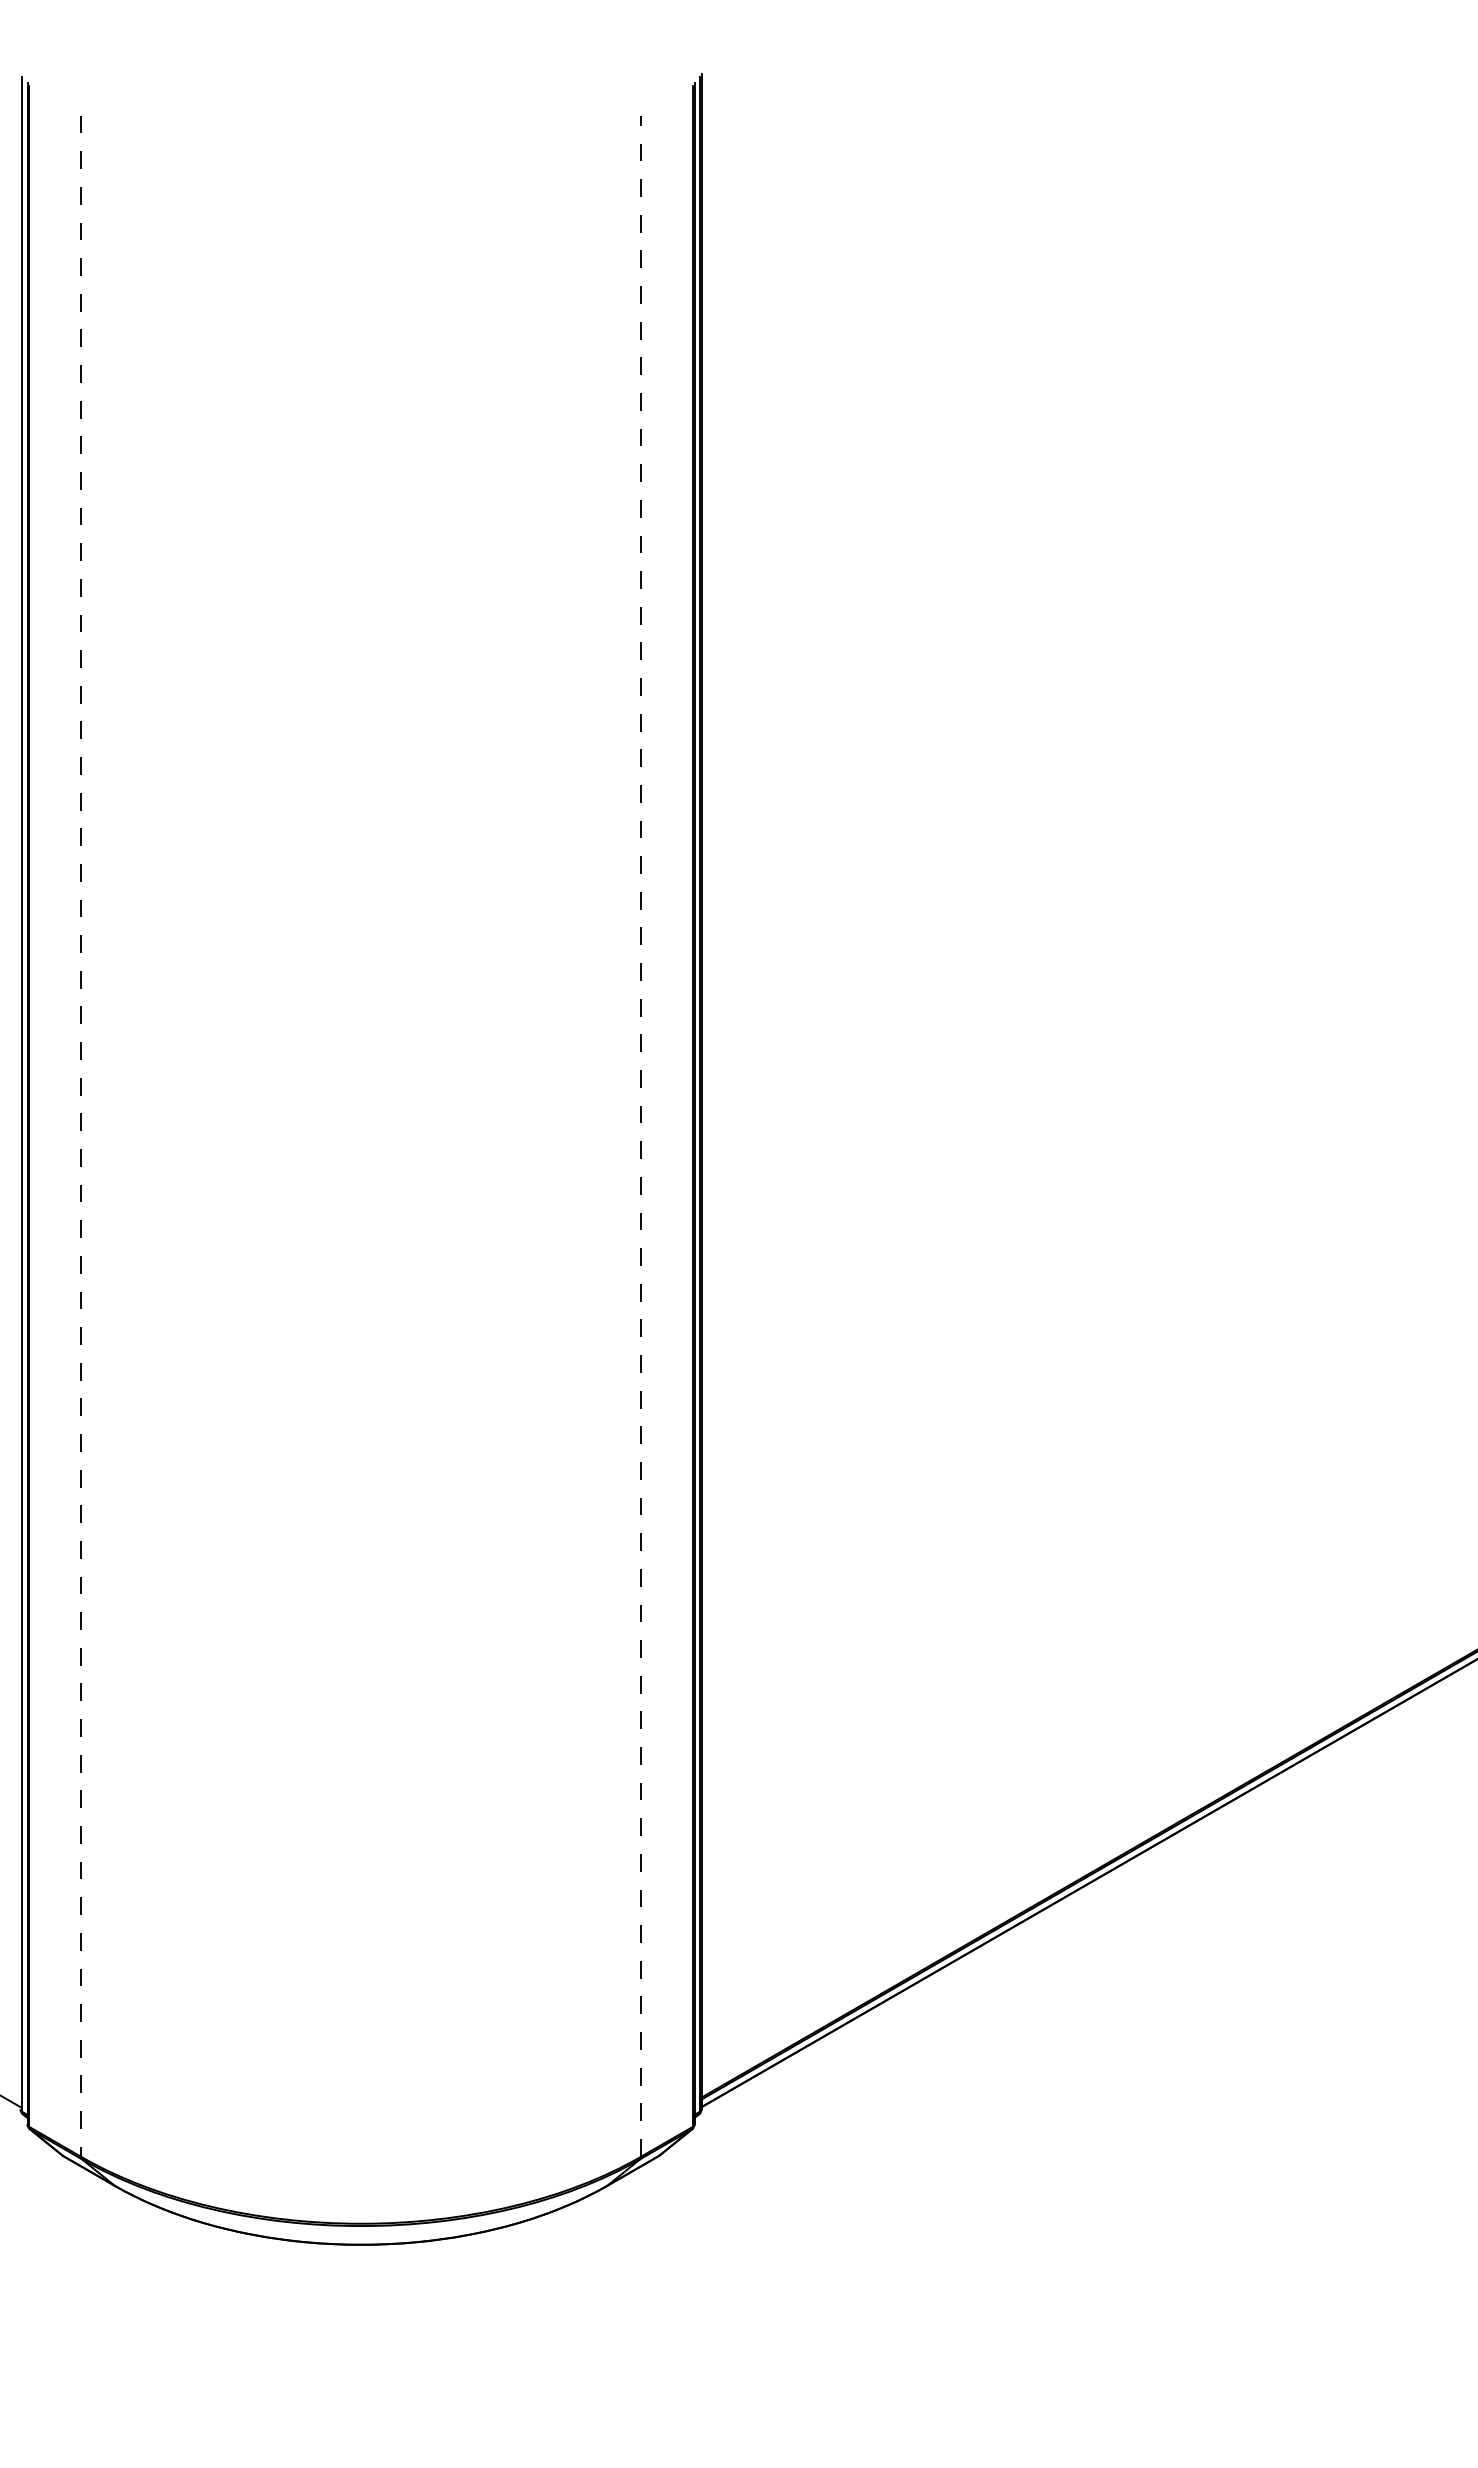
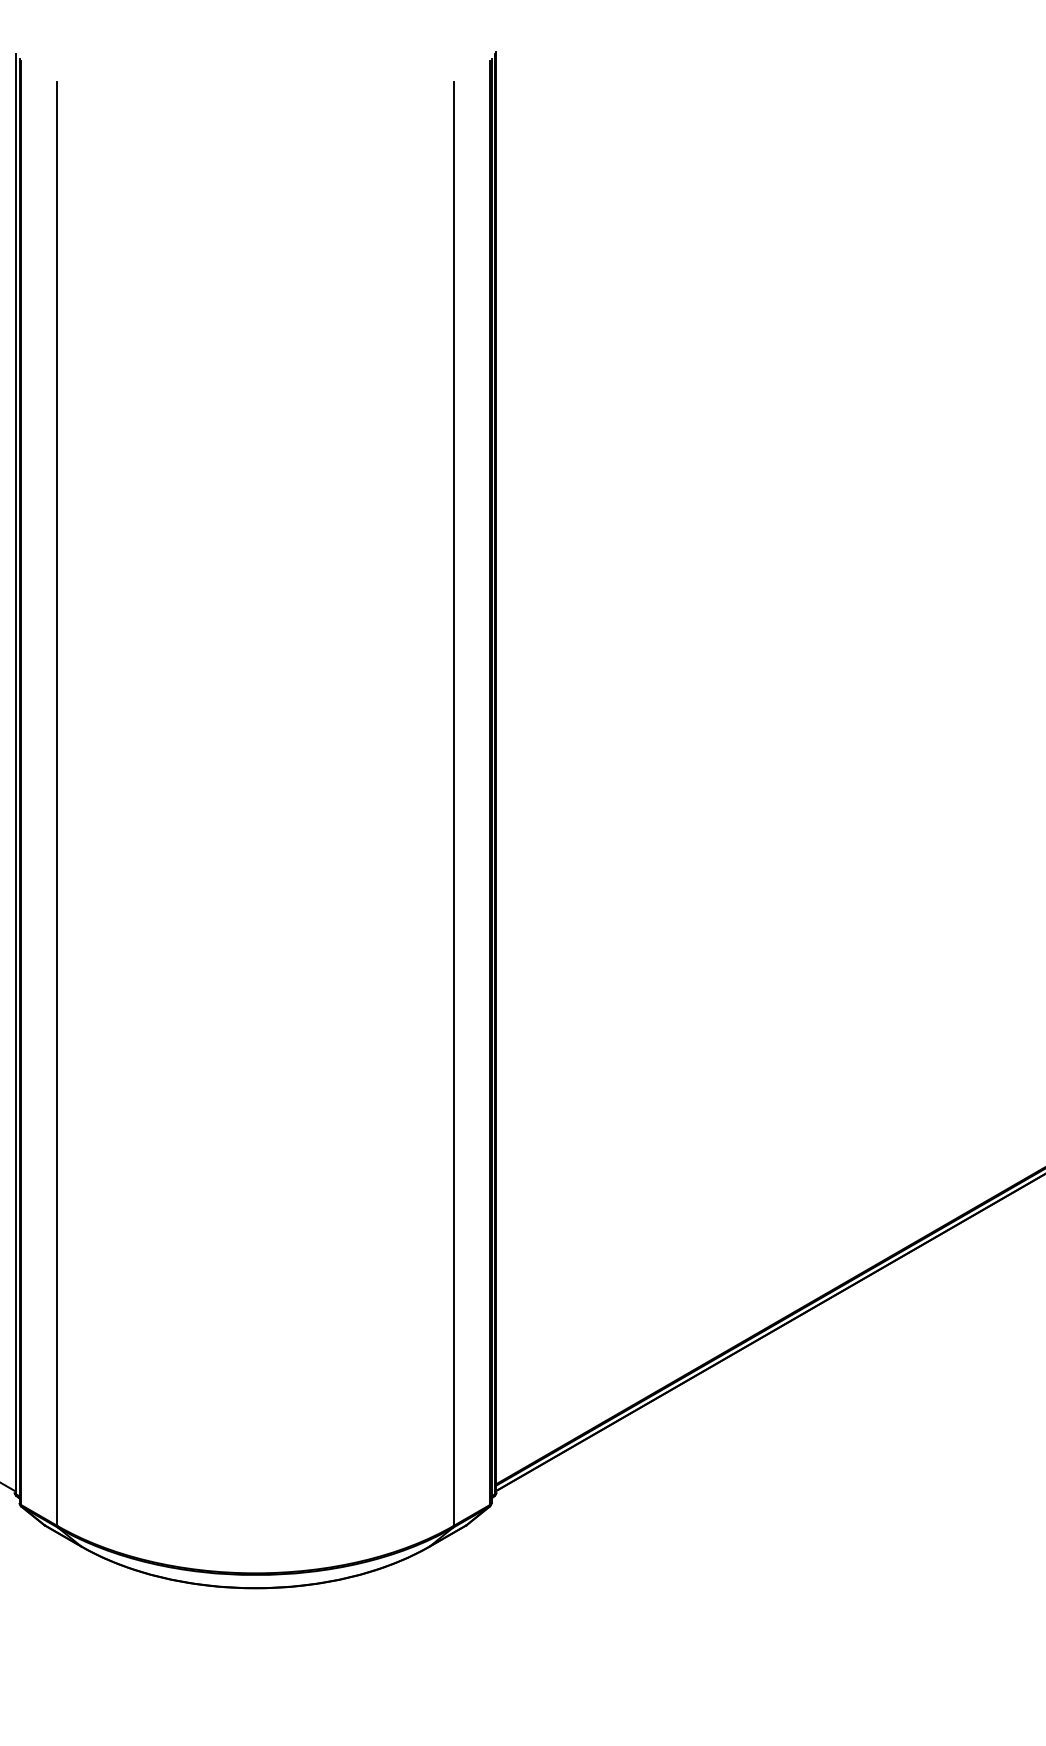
line: (81, 1136) -> (57, 804), dashed -> solid
line: (641, 1136) -> (454, 804), dashed -> solid

